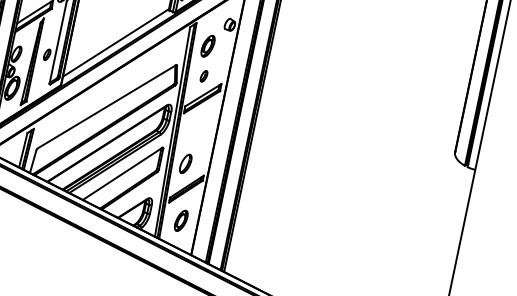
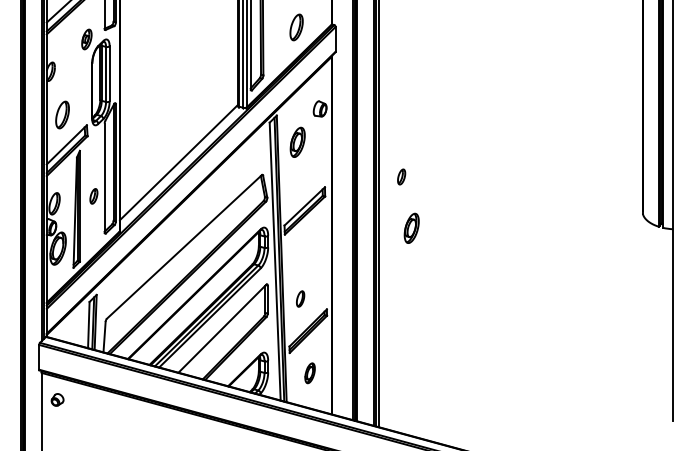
part: (204, 75) -> (401, 176), moved
part: (279, 127) -> (411, 227), added
part: (185, 163) -> (300, 298), size x0.6
part: (180, 220) -> (309, 373), size x0.7

